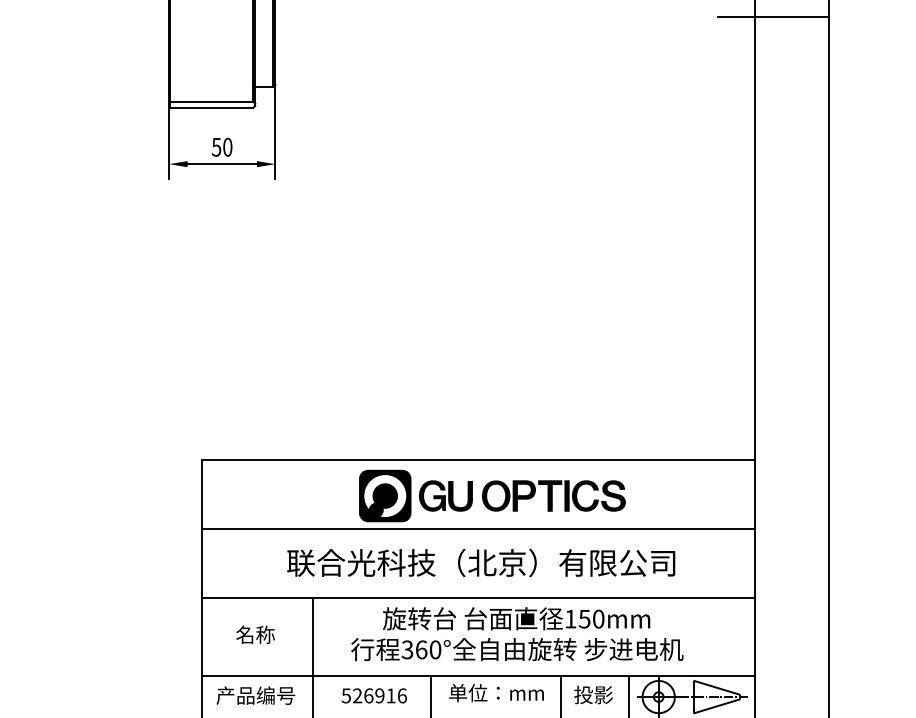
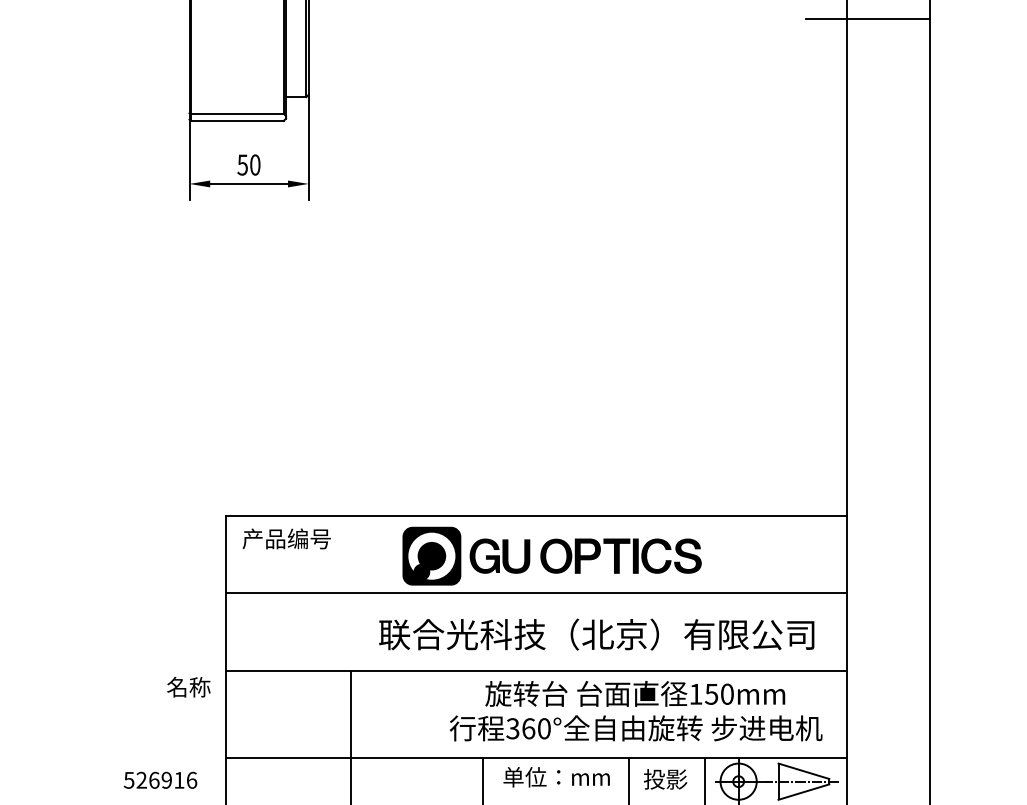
text: (481, 562) -> (597, 634), moved
text: (255, 634) -> (188, 686), moved
text: (517, 634) -> (636, 711), moved
text: (255, 695) -> (286, 538), moved
text: (373, 695) -> (159, 779), moved

